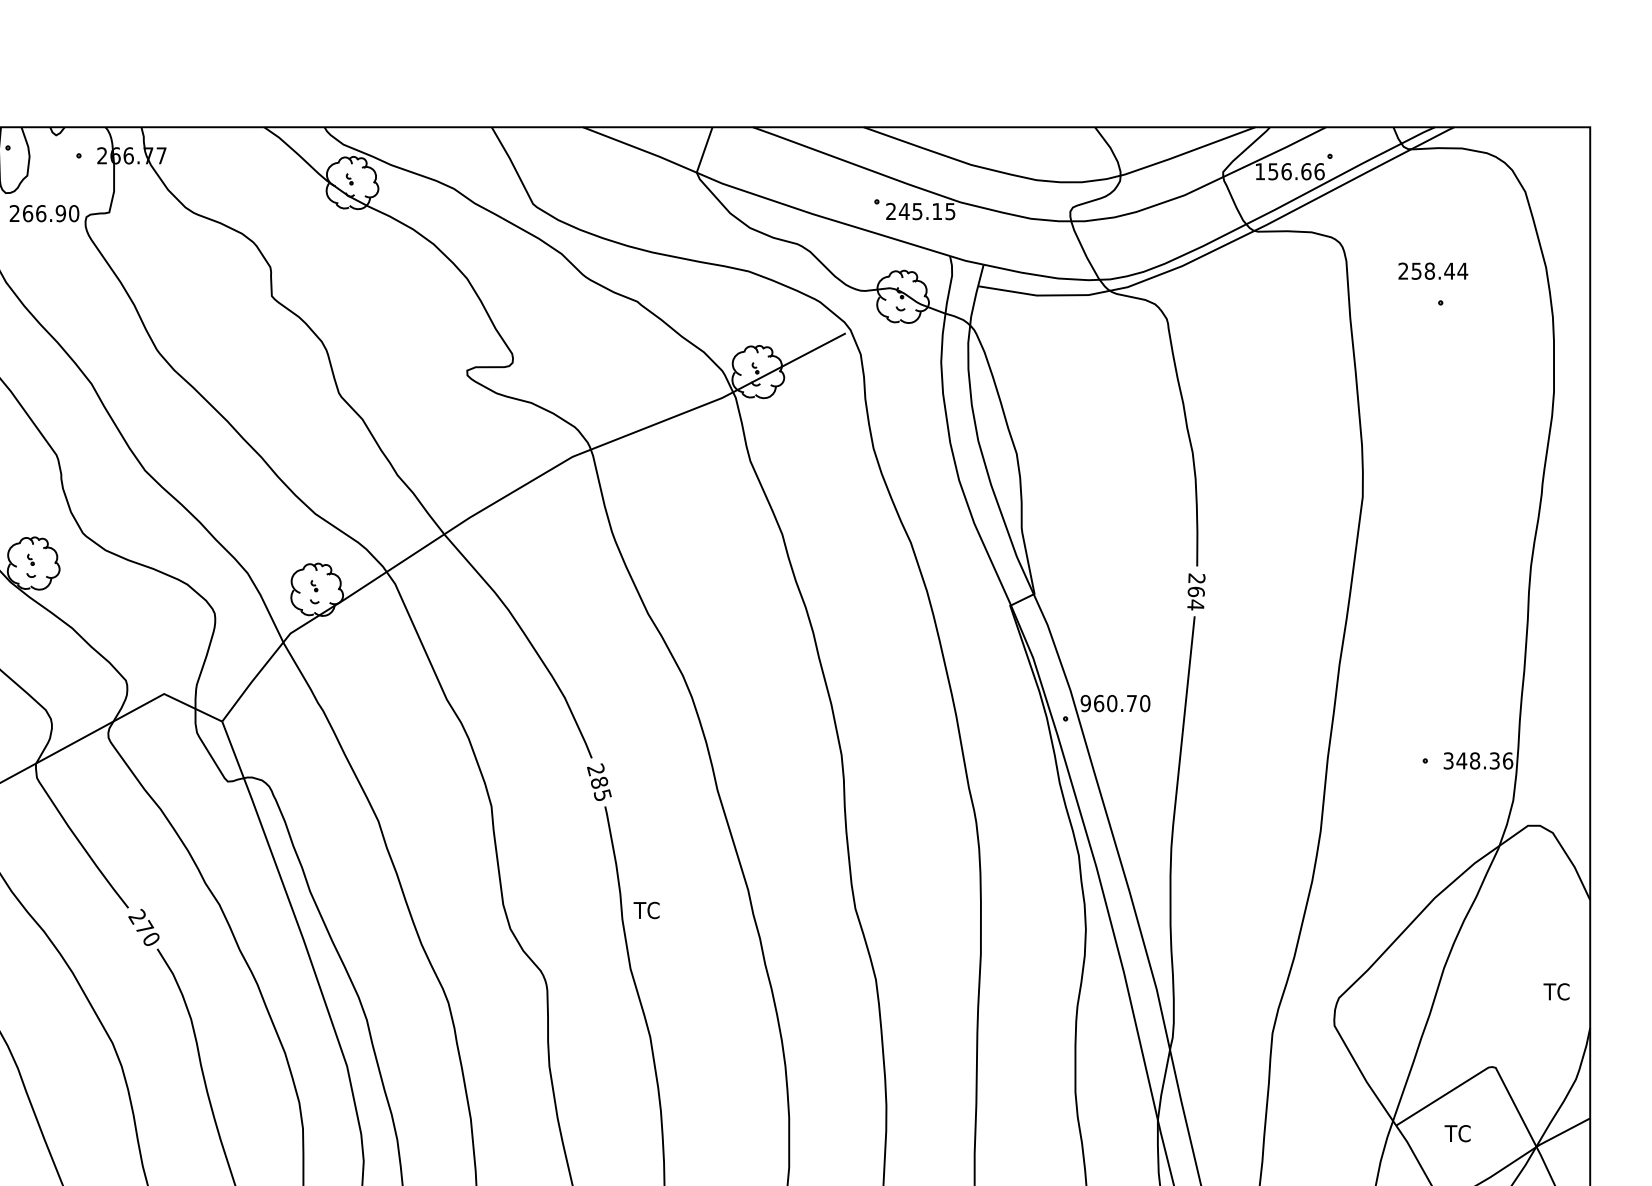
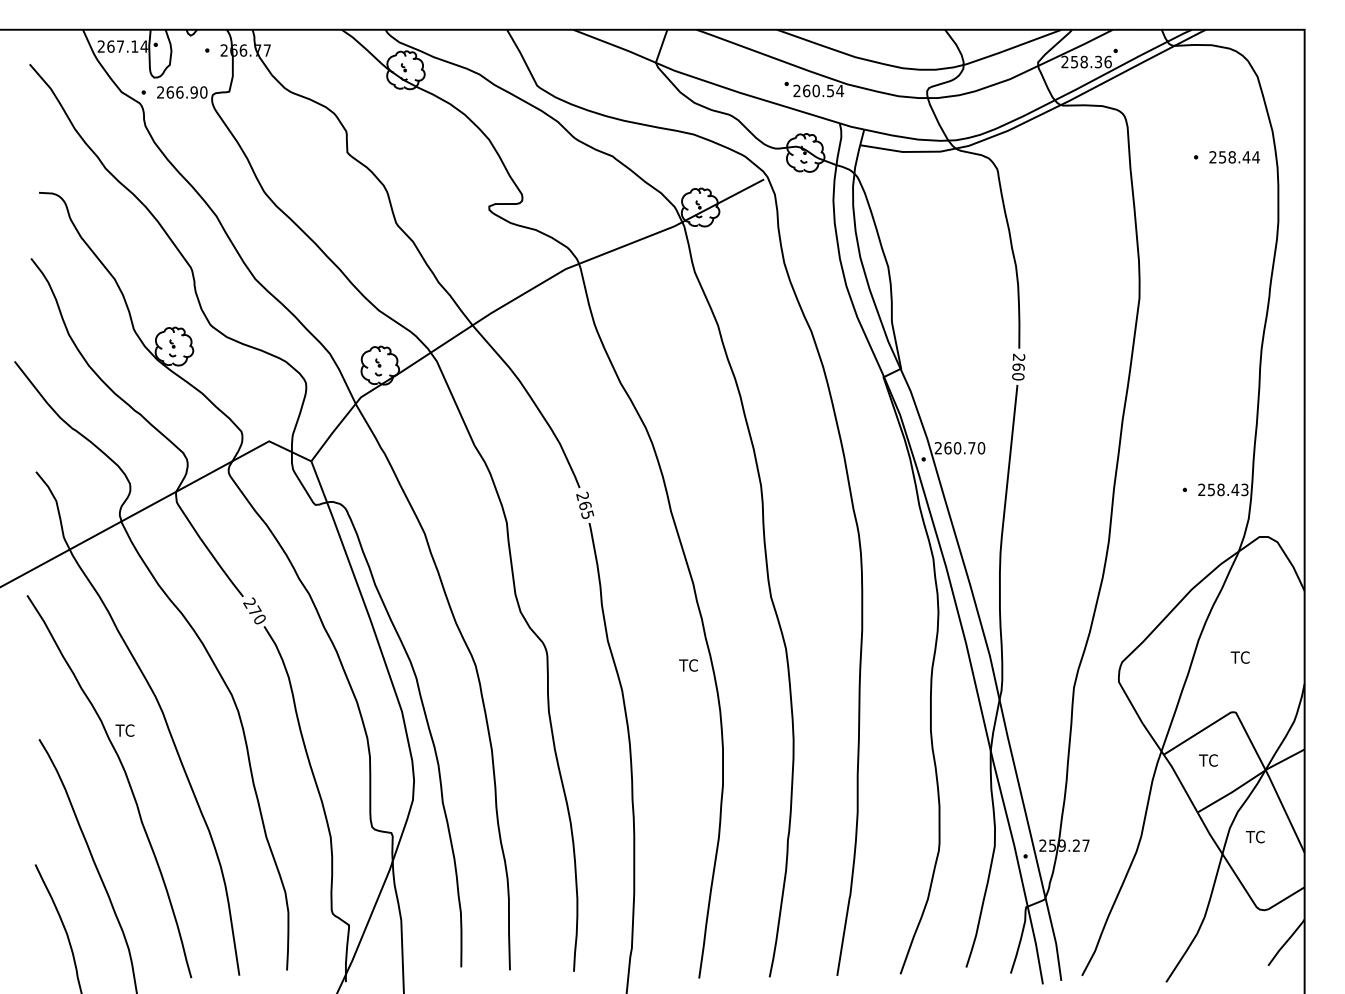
text: (1282, 170) -> (1081, 61), 156.66 -> 258.36
text: (927, 210) -> (823, 90), 245.15 -> 260.54
text: (1433, 271) -> (1234, 157), moved
text: (1196, 604) -> (1018, 376), 264 -> 260
text: (1085, 703) -> (938, 448), 960.70 -> 260.70
text: (1478, 760) -> (1223, 489), 348.36 -> 258.43
text: (599, 782) -> (585, 505), 285 -> 265
text: (646, 910) -> (688, 665), moved
text: (1555, 991) -> (1239, 657), moved

